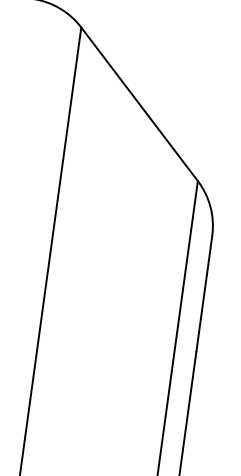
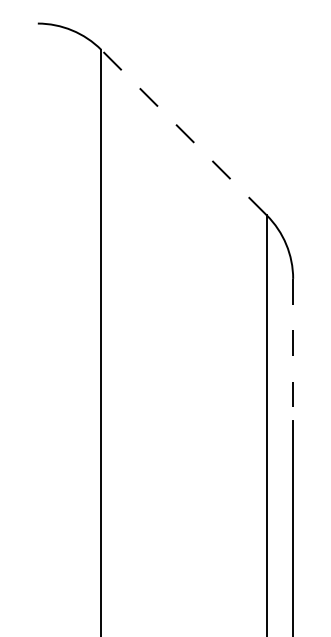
line: (139, 104) -> (183, 132), solid -> dashed
line: (204, 293) -> (293, 349), solid -> dashed

